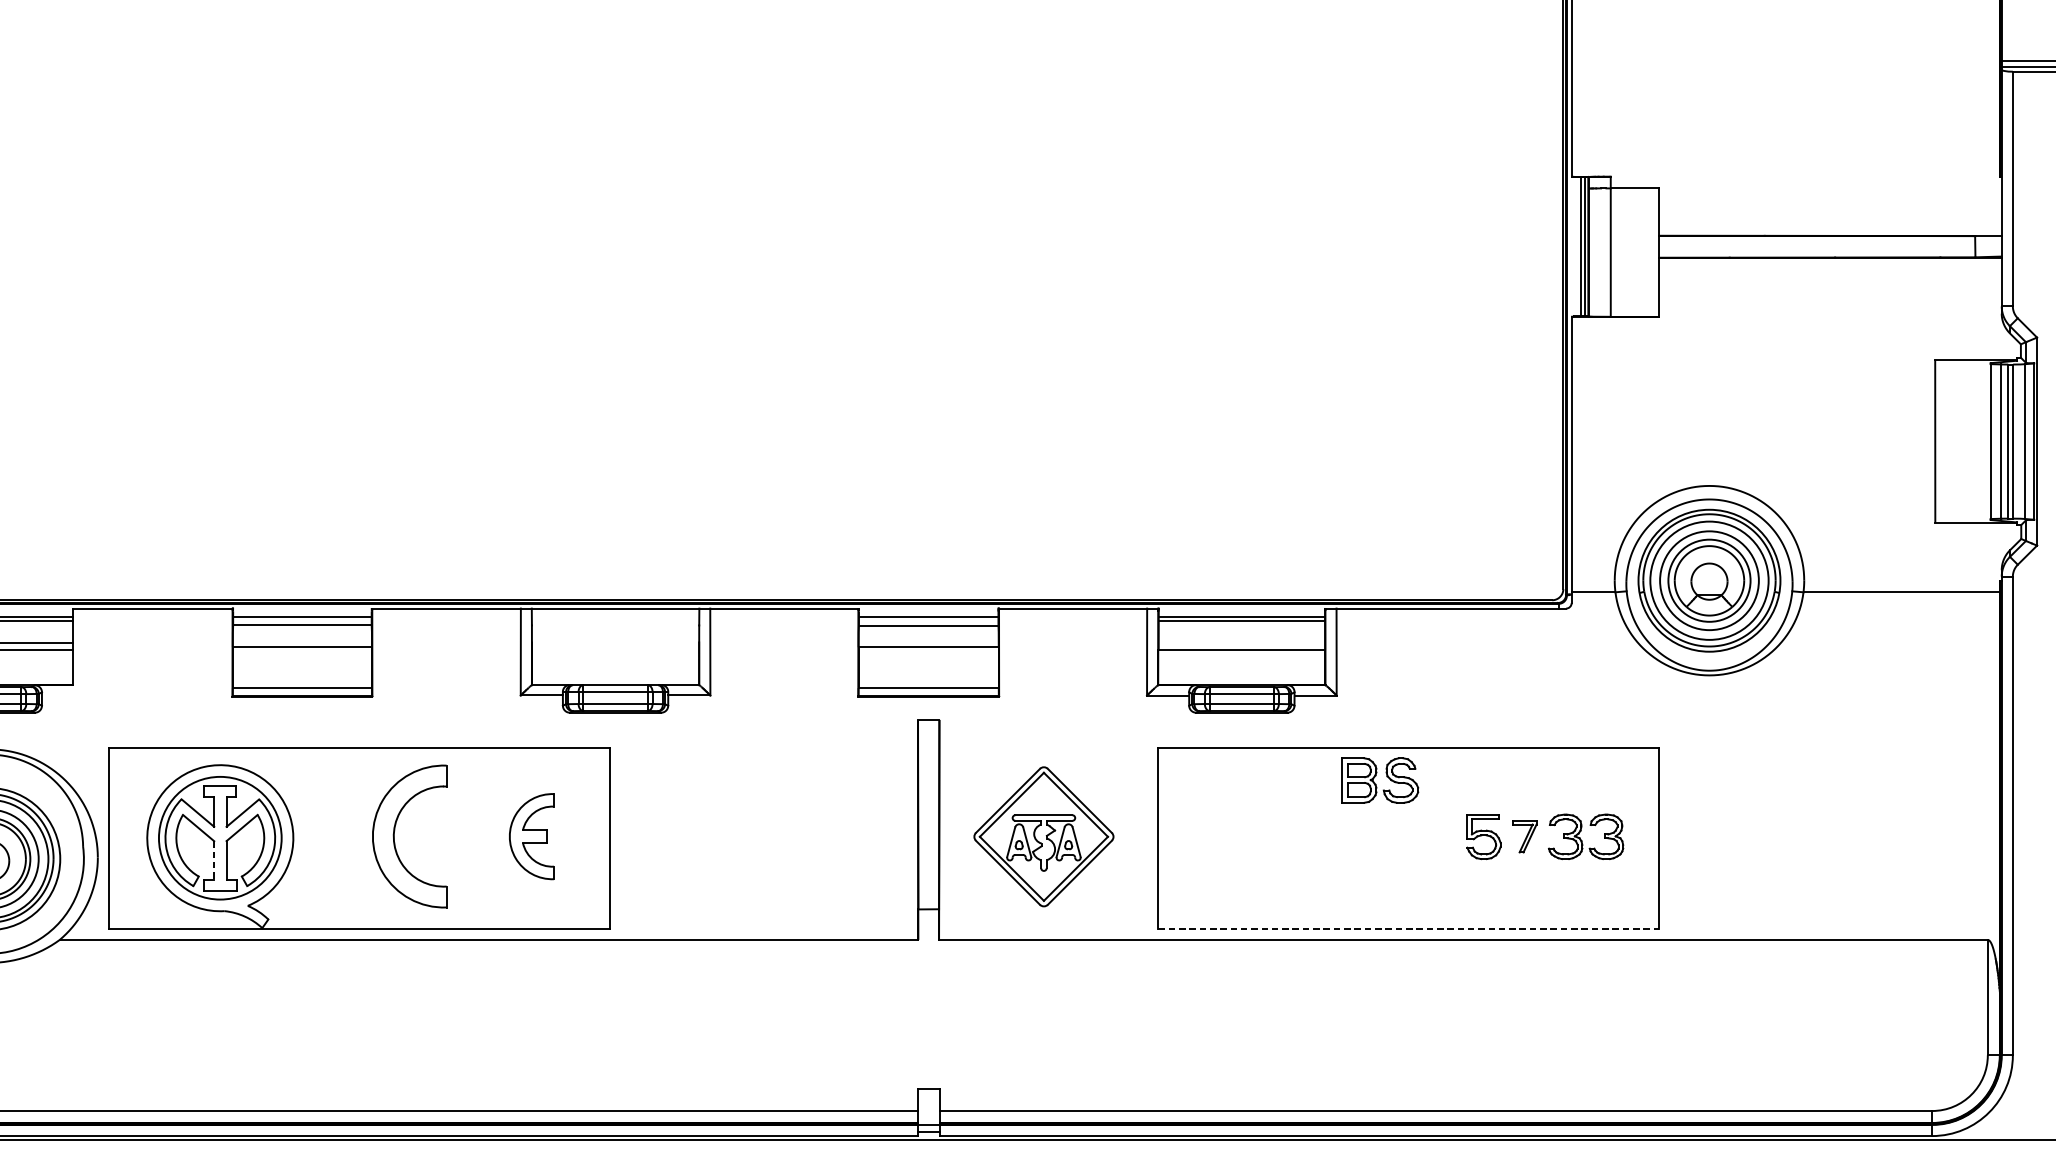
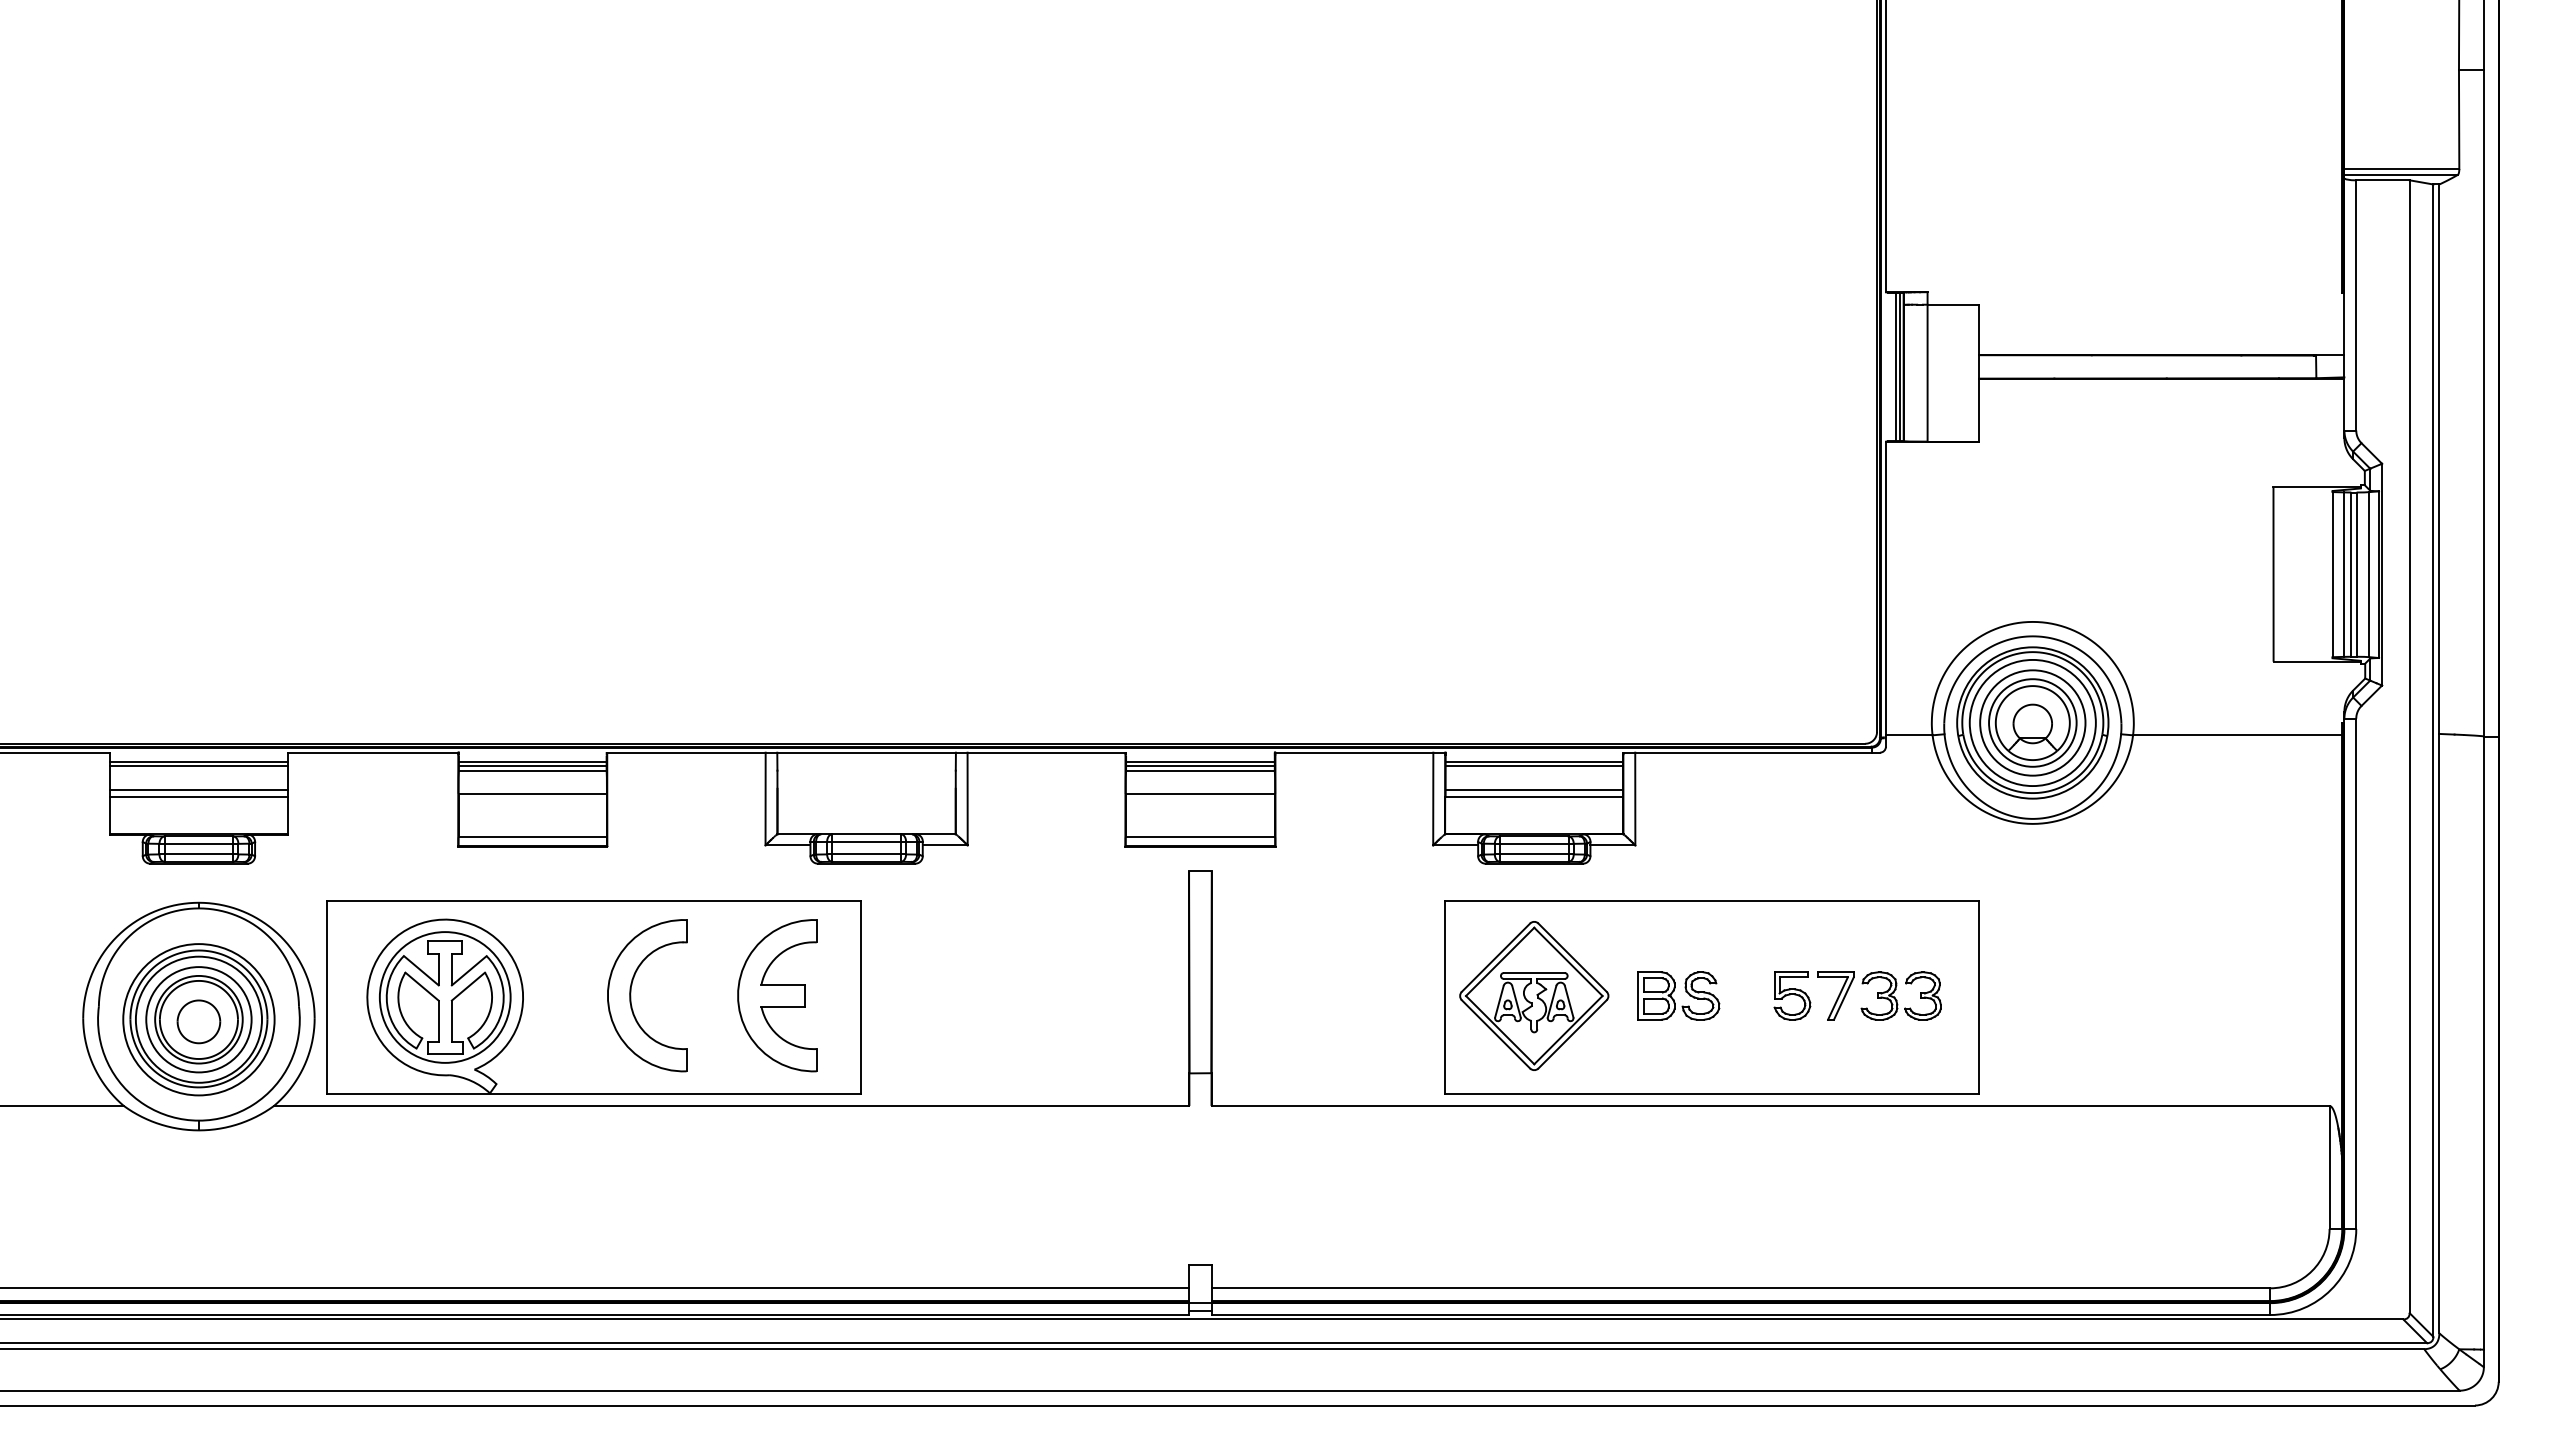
line: (302, 620) -> (532, 765), added
line: (928, 620) -> (1200, 765), added
line: (1242, 643) -> (1534, 789), added
part: (1379, 780) -> (1678, 995), moved
part: (531, 836) -> (777, 995), size x1.67
part: (1044, 836) -> (1534, 995), moved
part: (1524, 836) -> (1835, 995), size x1.43
line: (214, 860) -> (438, 1021), dashed -> solid
line: (1409, 928) -> (1712, 1093), dashed -> solid

